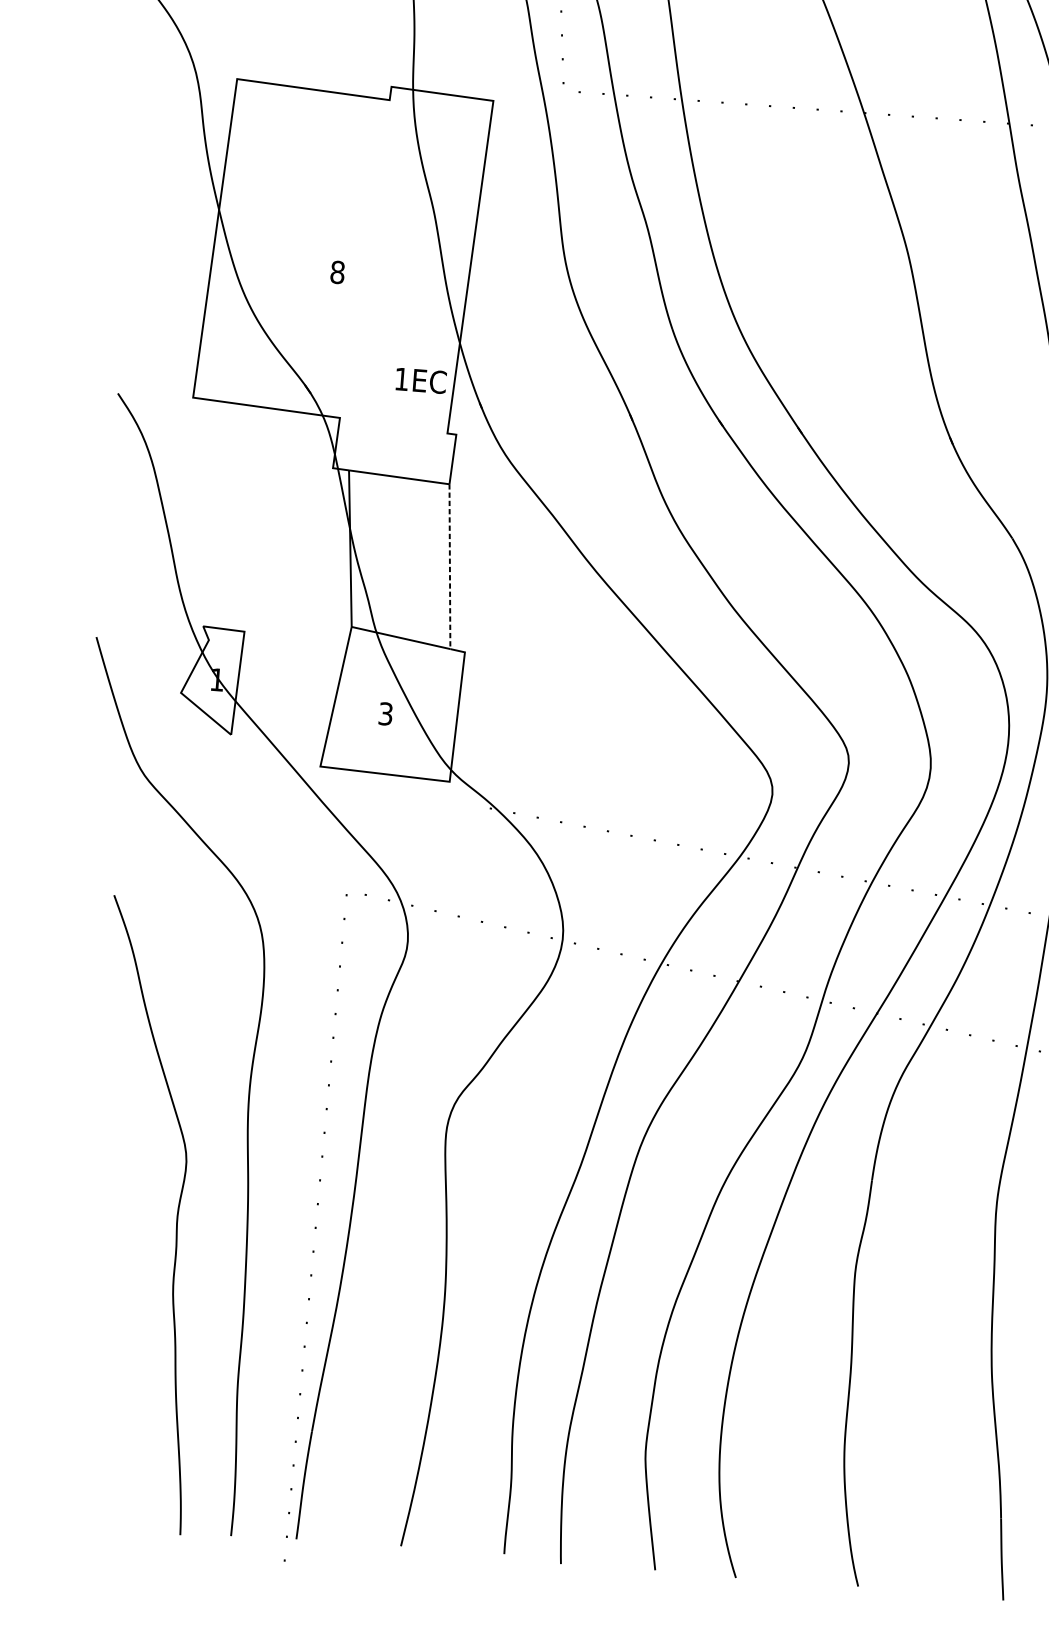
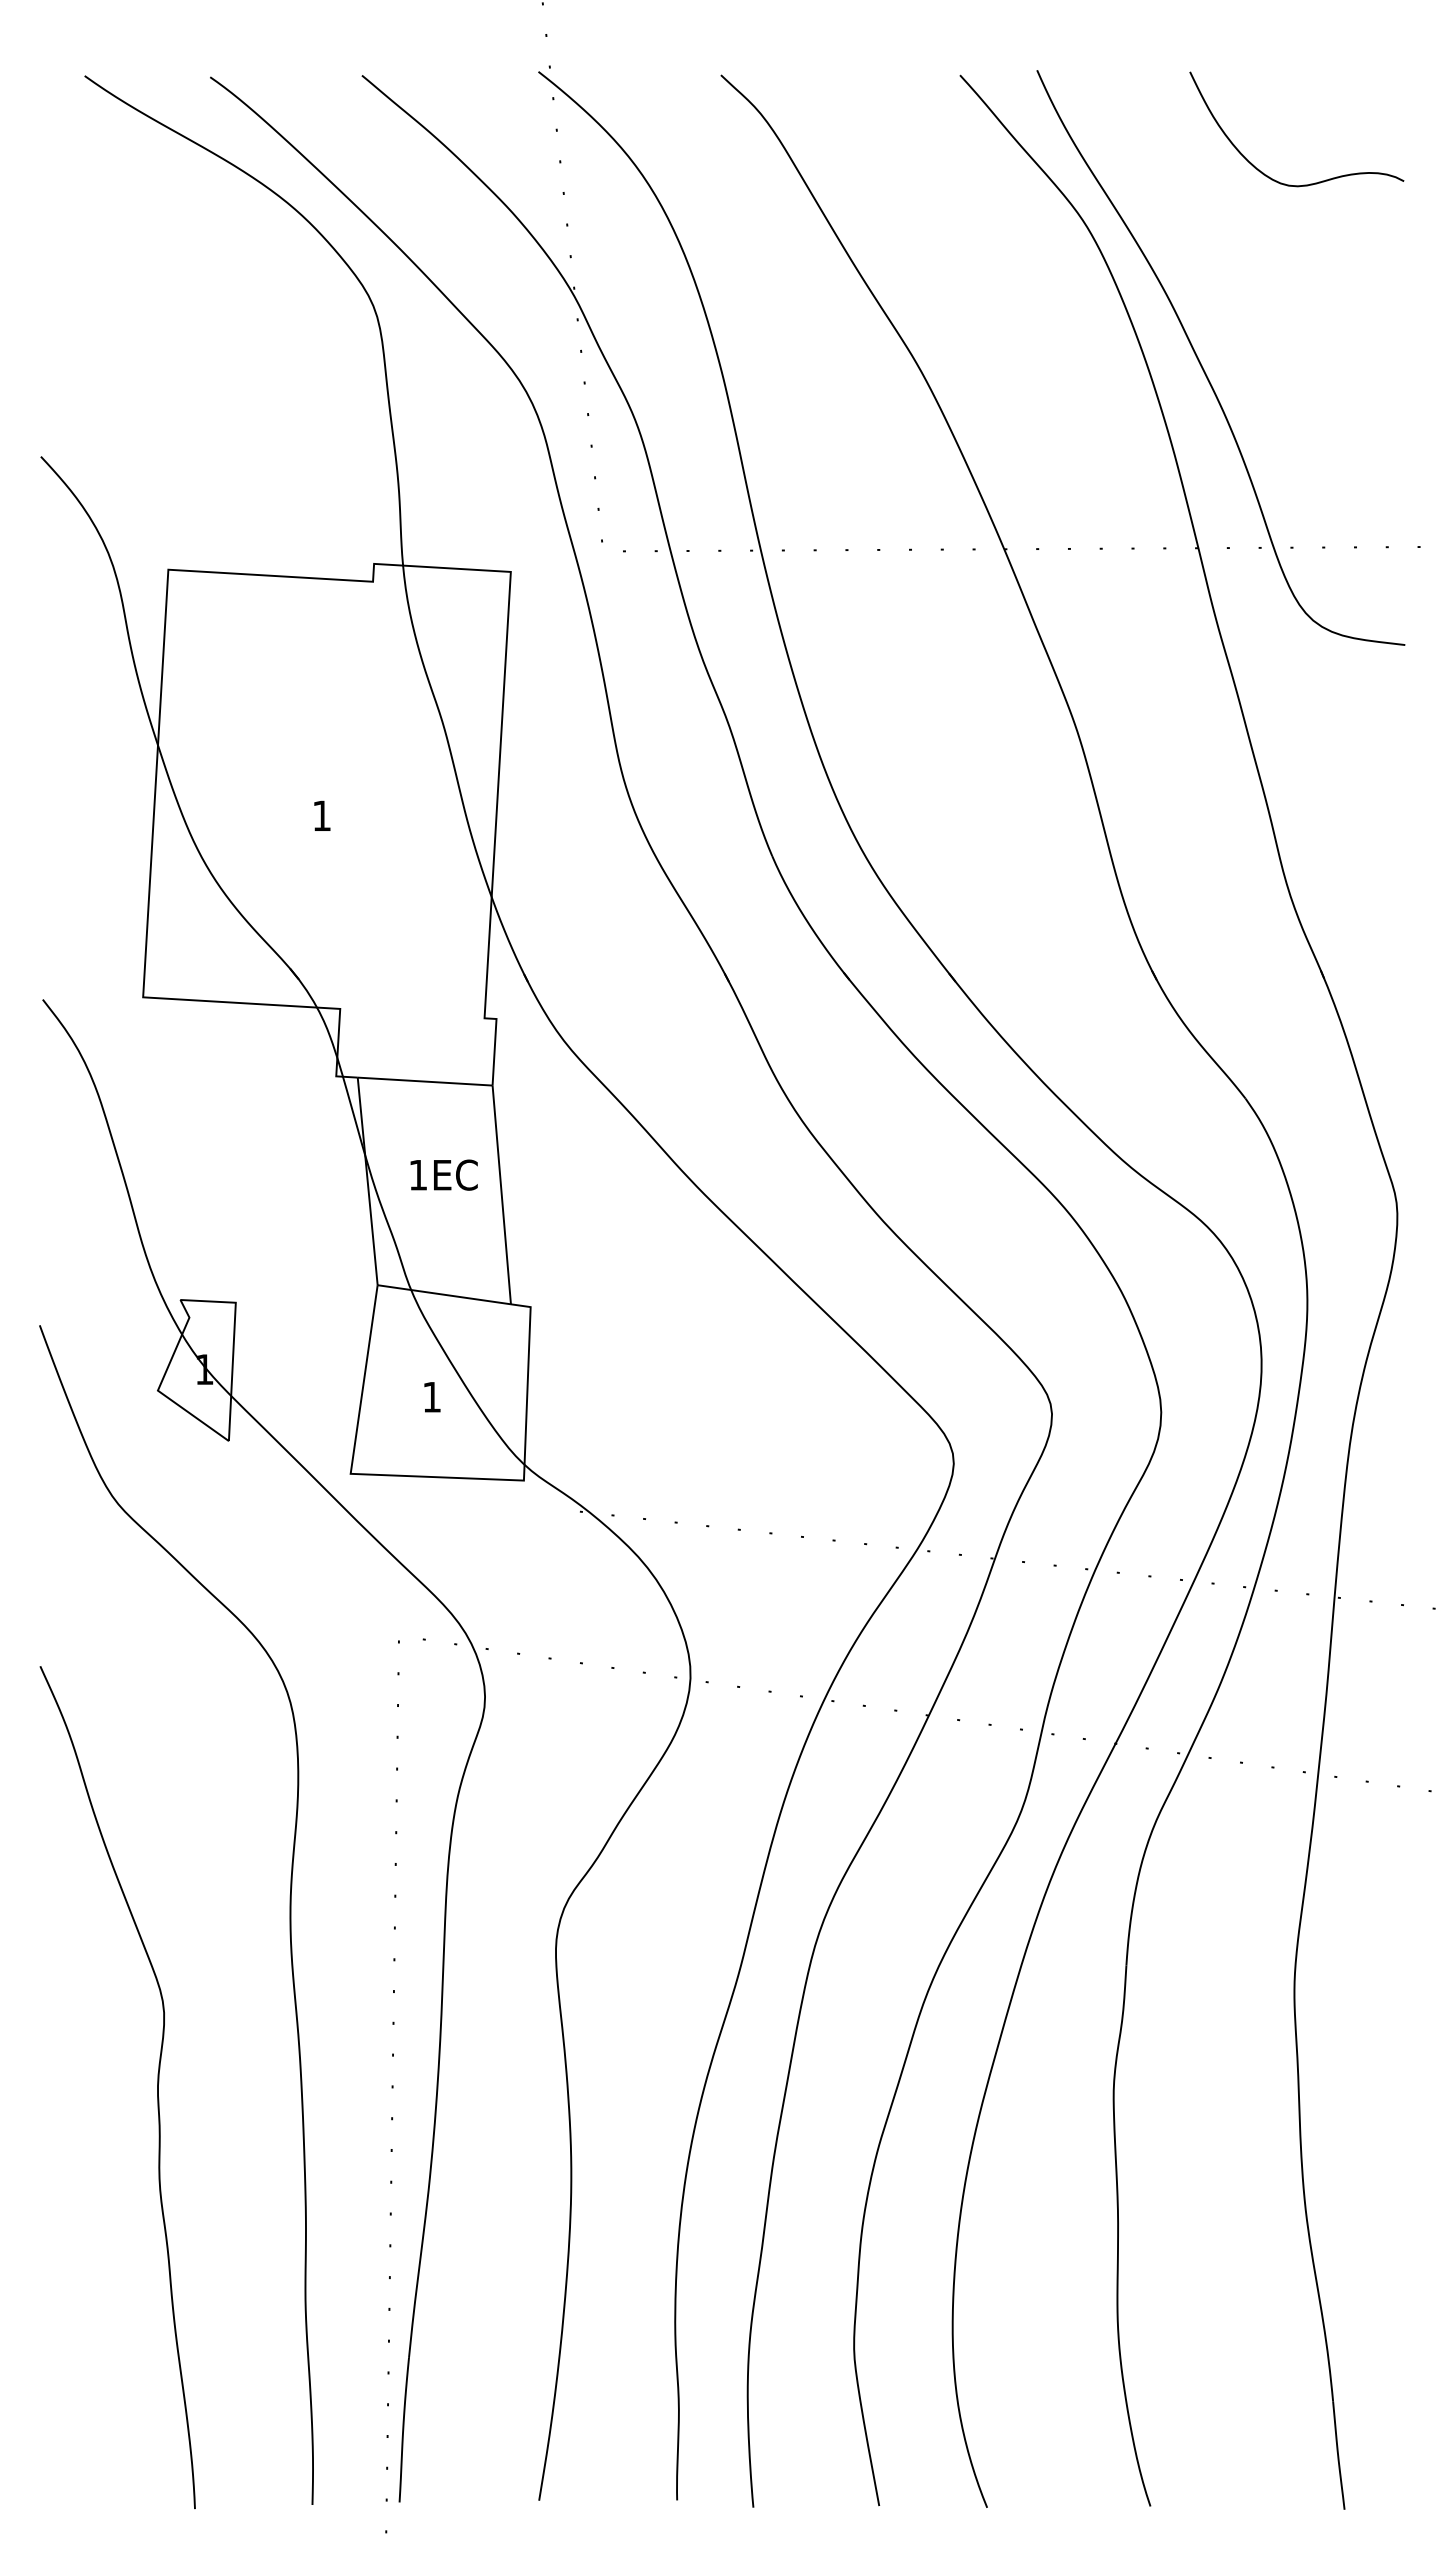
text: (337, 272) -> (321, 815), 8 -> 1
text: (420, 380) -> (443, 1174), moved
line: (449, 566) -> (501, 1194), dashed -> solid
text: (385, 713) -> (431, 1396), 3 -> 1
curve: (177, 1217) -> (157, 2087), moved

